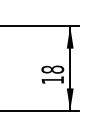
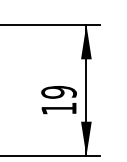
text: (52, 69) -> (58, 92), 18 -> 19

